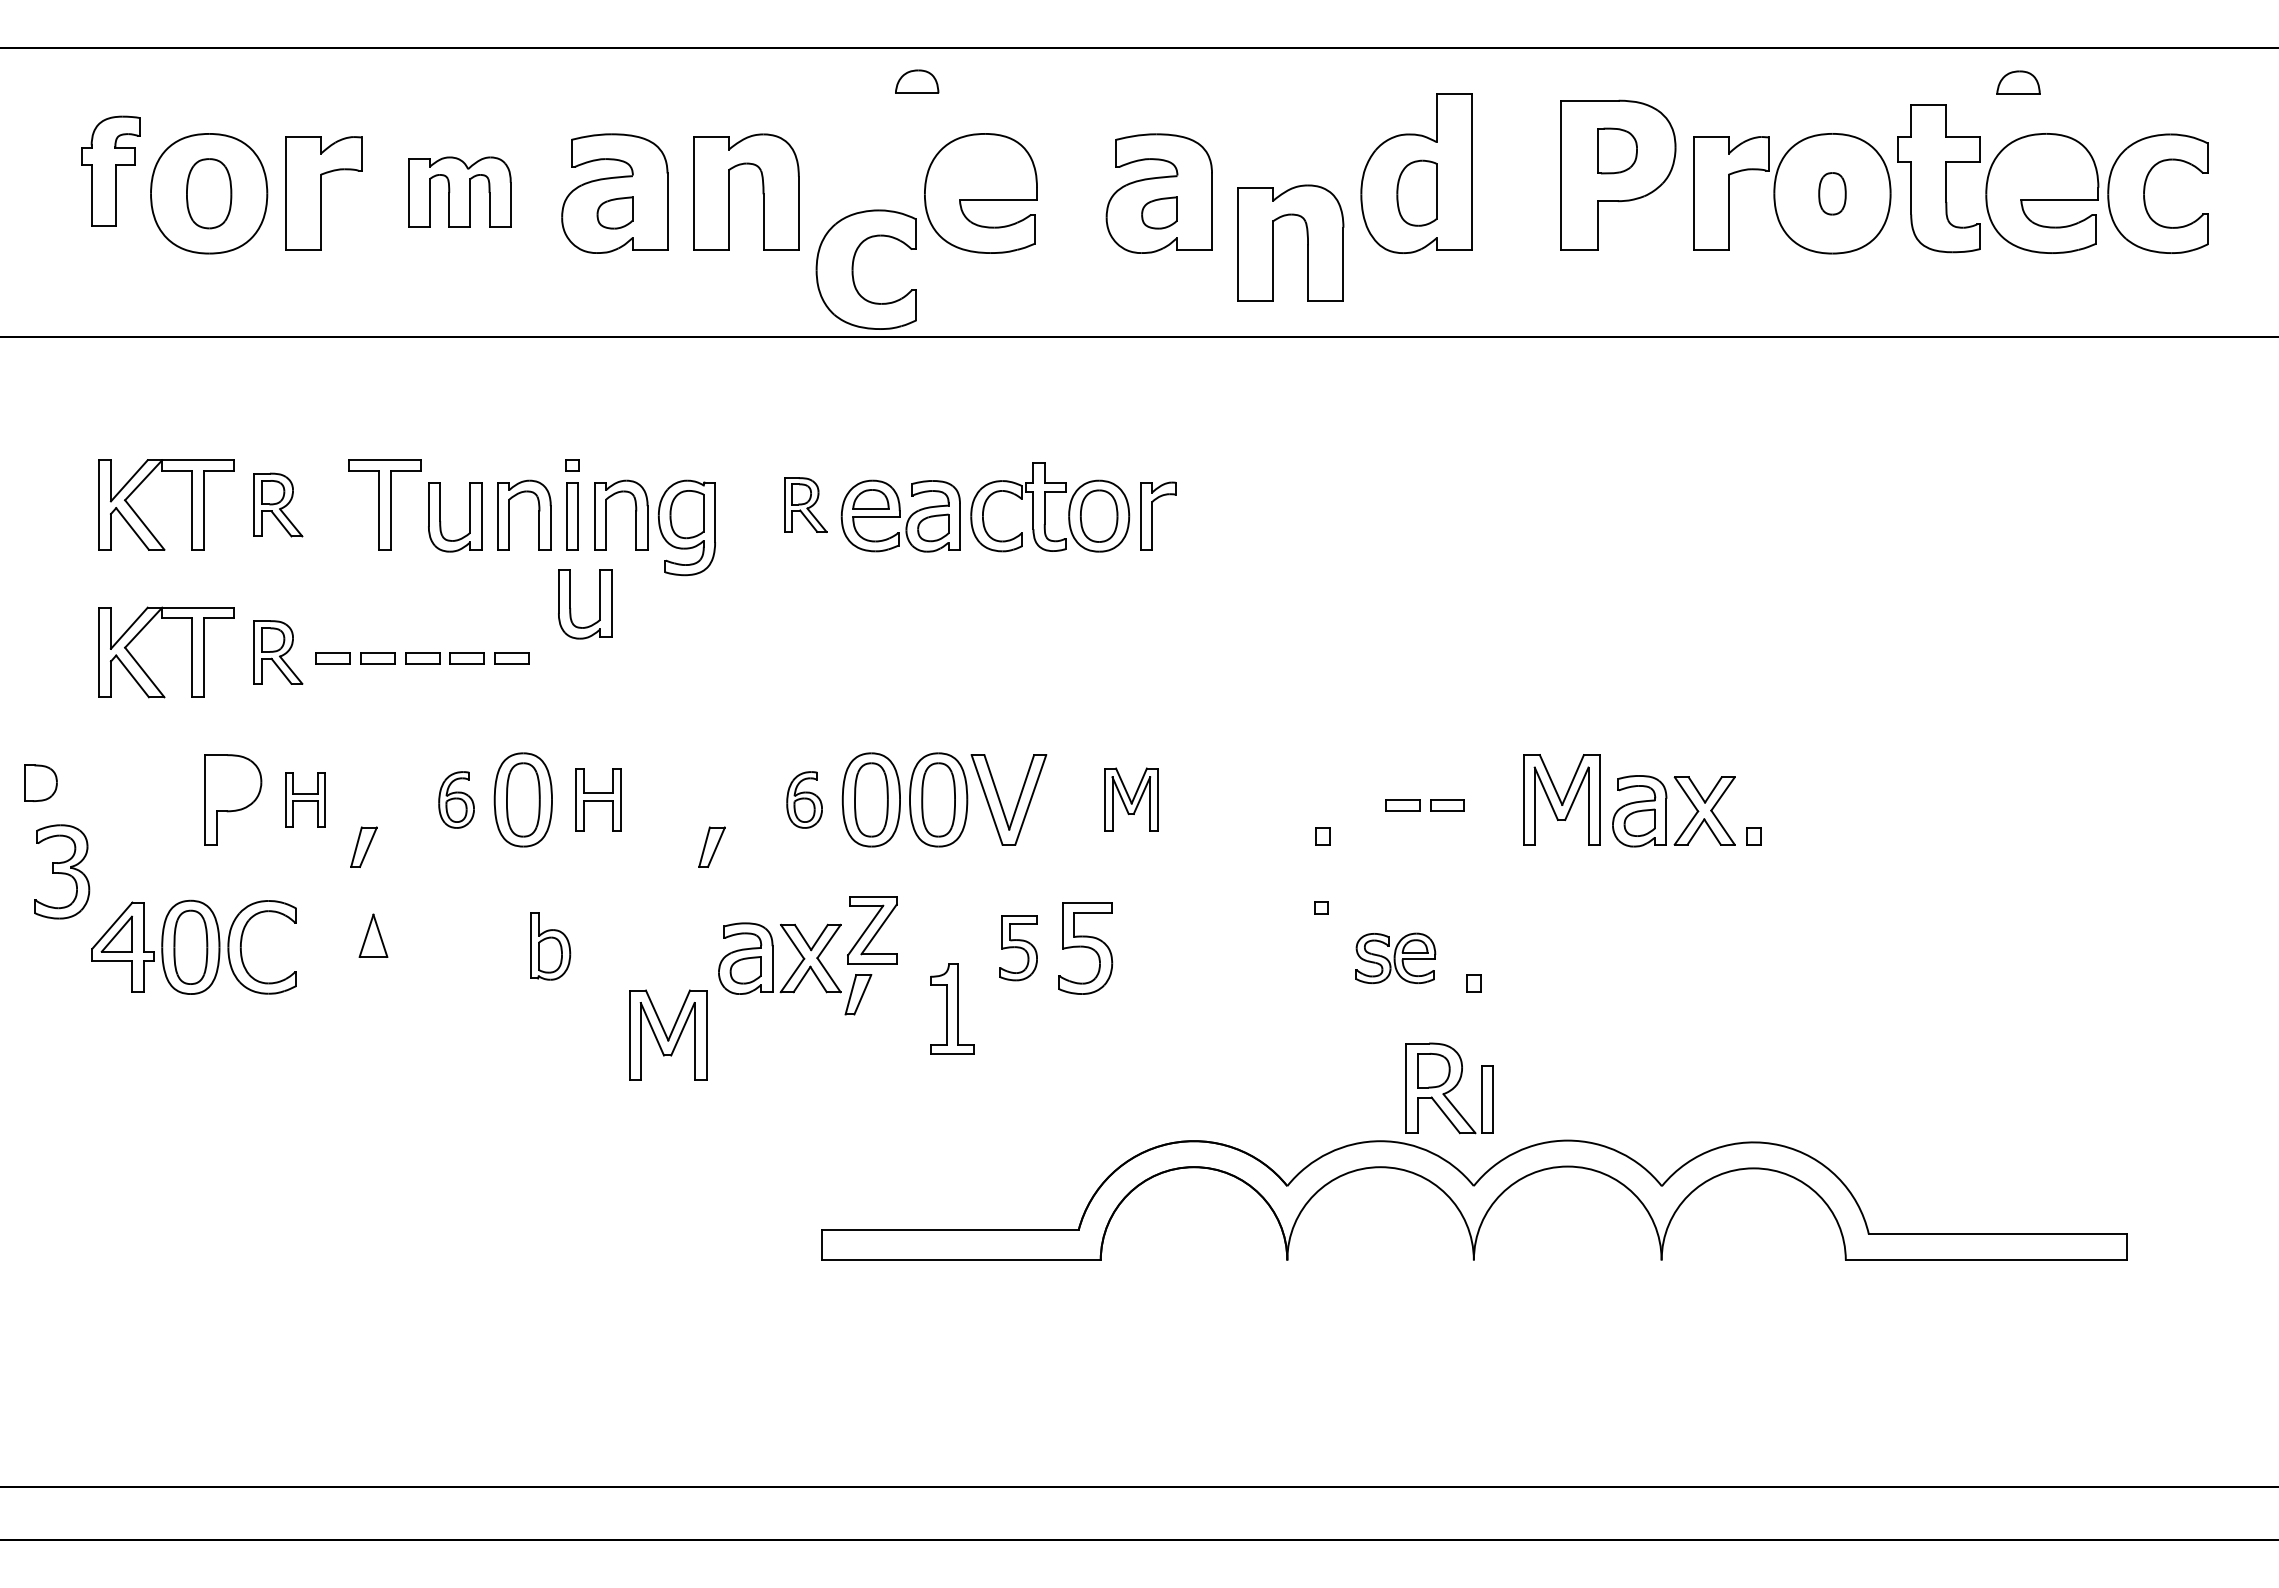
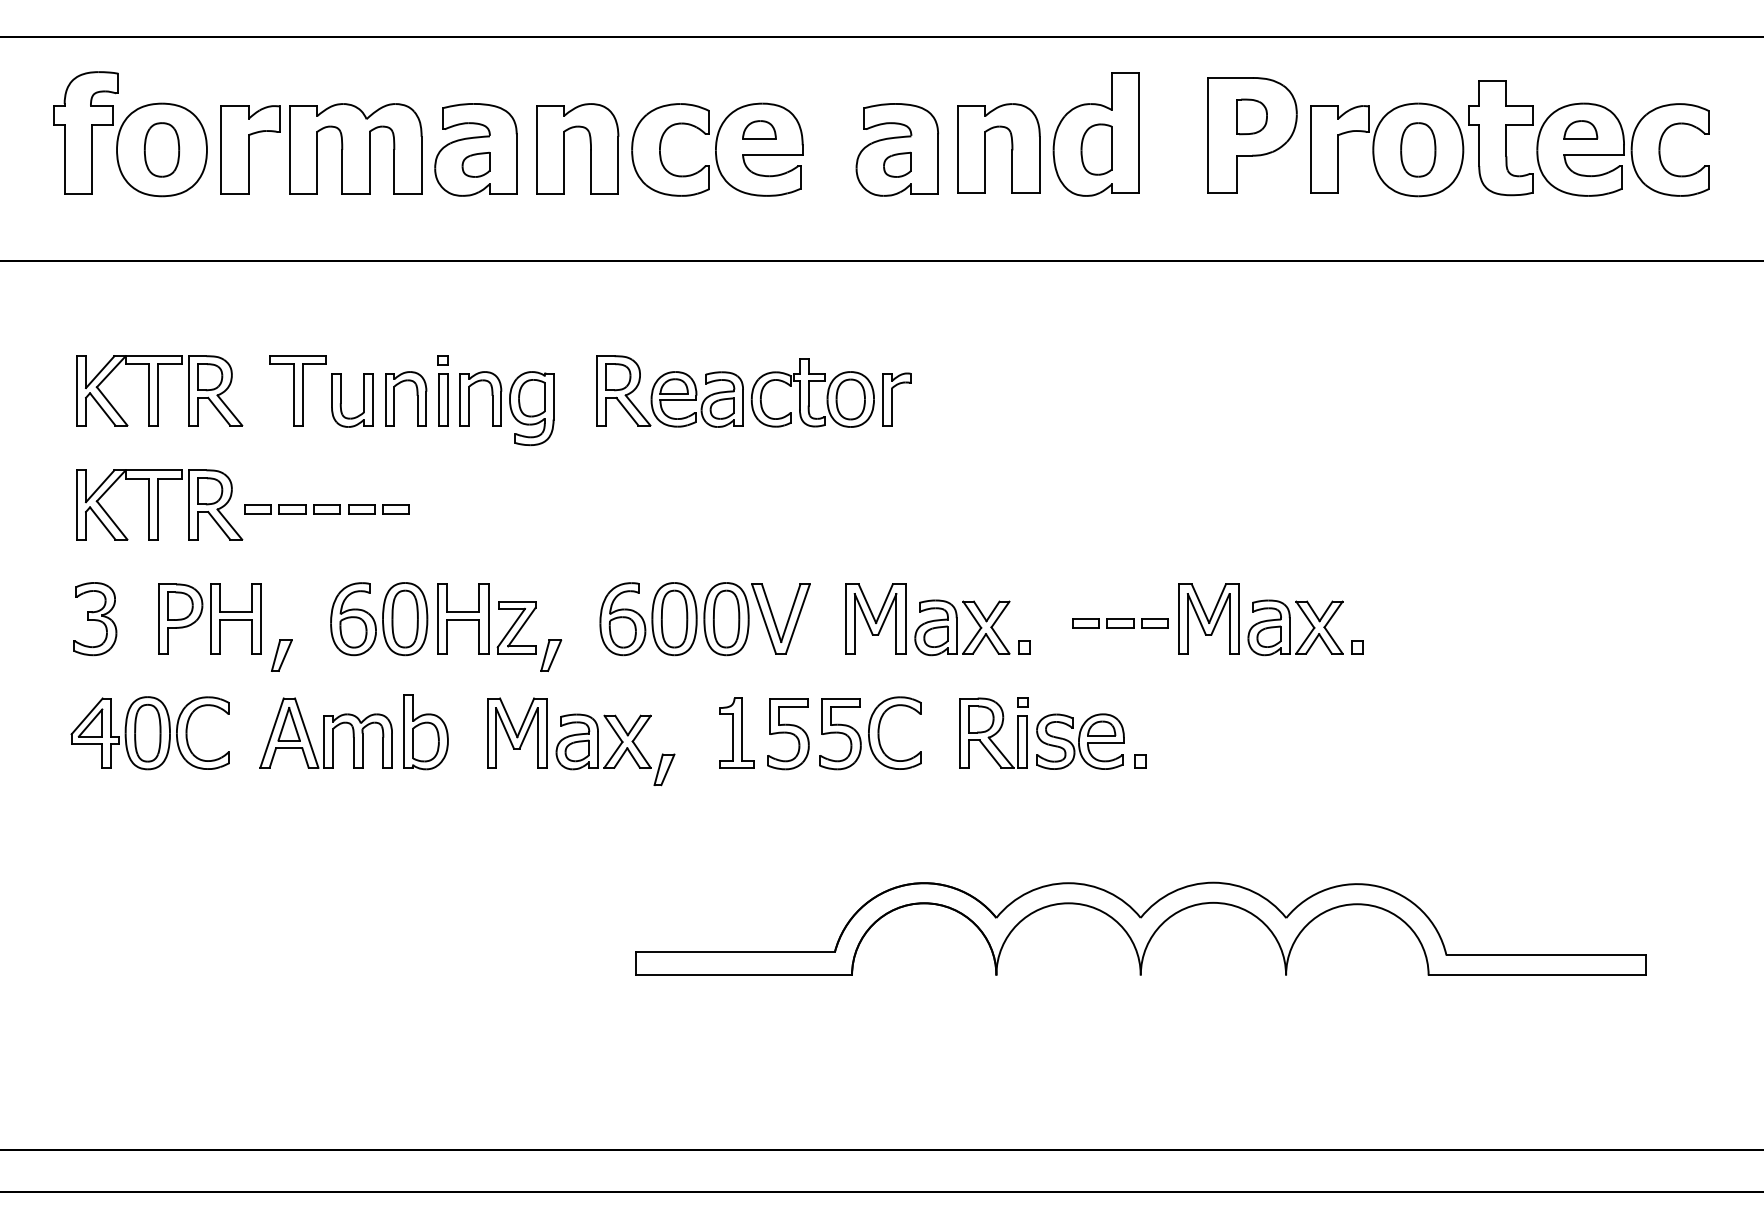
part: (917, 81) -> (759, 129), moved
part: (2018, 82) -> (1580, 129), moved
part: (110, 171) -> (85, 132), size x1.43
part: (459, 191) -> (355, 148), size x1.67
part: (1832, 193) -> (1418, 149), size x1.67
part: (1273, 242) -> (985, 148), moved
part: (853, 269) -> (660, 149), moved
part: (277, 504) -> (214, 390), size x1.43
part: (805, 504) -> (623, 390), size x1.67
part: (599, 604) -> (464, 467), removed
part: (277, 652) -> (214, 504), size x1.43
part: (40, 782) -> (180, 605), moved
part: (305, 799) -> (236, 618), size x1.67
part: (456, 799) -> (353, 618), size x1.67
part: (598, 799) -> (463, 618), size x1.43
part: (804, 799) -> (622, 618), size x1.67
part: (1131, 799) -> (875, 618), size x1.43
part: (1491, 805) -> (1154, 623), added
part: (1236, 811) -> (957, 628), added
part: (62, 871) -> (95, 618), moved
part: (872, 930) -> (516, 628), moved
part: (1136, 942) -> (879, 729), added
part: (550, 946) -> (426, 732), size x1.43
part: (421, 947) -> (326, 733), added
part: (1018, 948) -> (788, 734), size x1.43
part: (1395, 958) -> (1080, 741), size x1.43
part: (952, 1008) -> (737, 732), moved
part: (668, 1034) -> (517, 732), moved
part: (1449, 1088) -> (993, 733), moved

